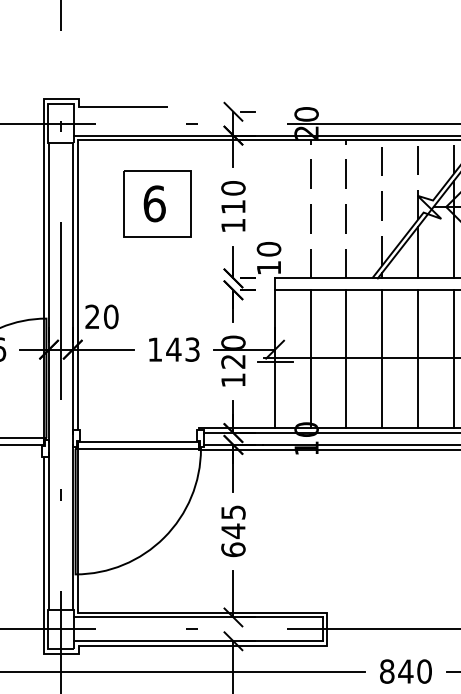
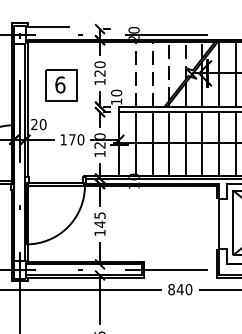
part: (157, 205) -> (61, 85), moved
text: (232, 207) -> (99, 73), 110 -> 120
text: (182, 348) -> (76, 139), 143 -> 170
text: (232, 548) -> (99, 232), 645 -> 145

